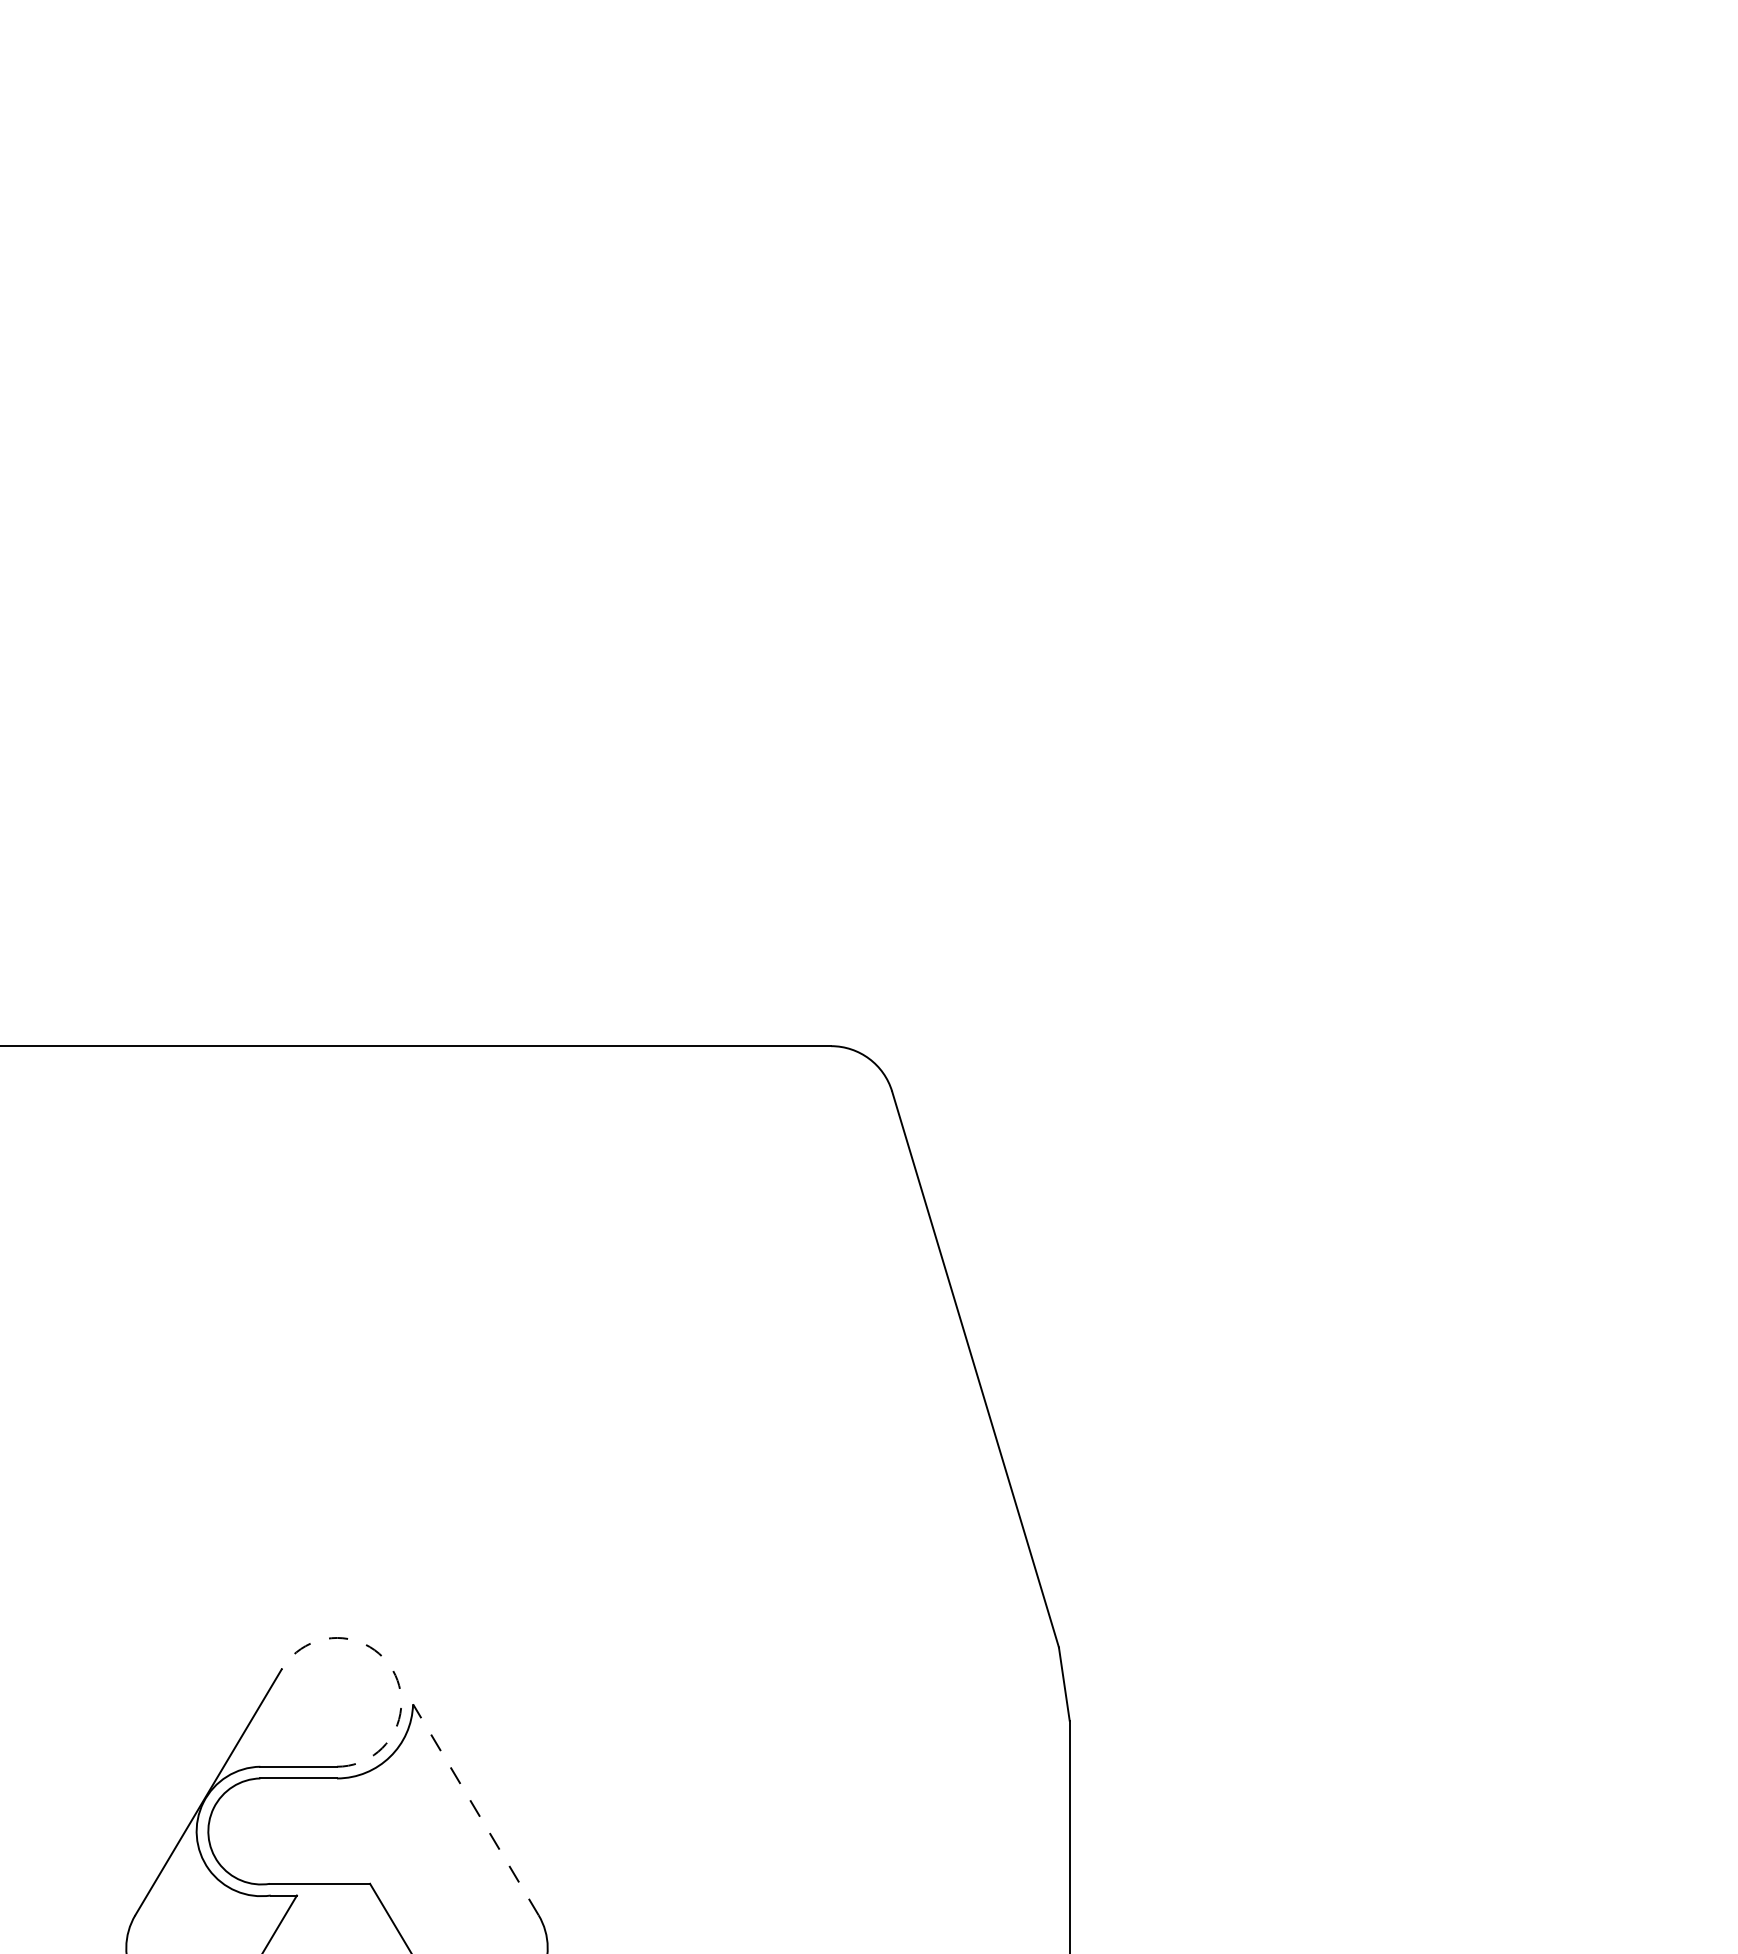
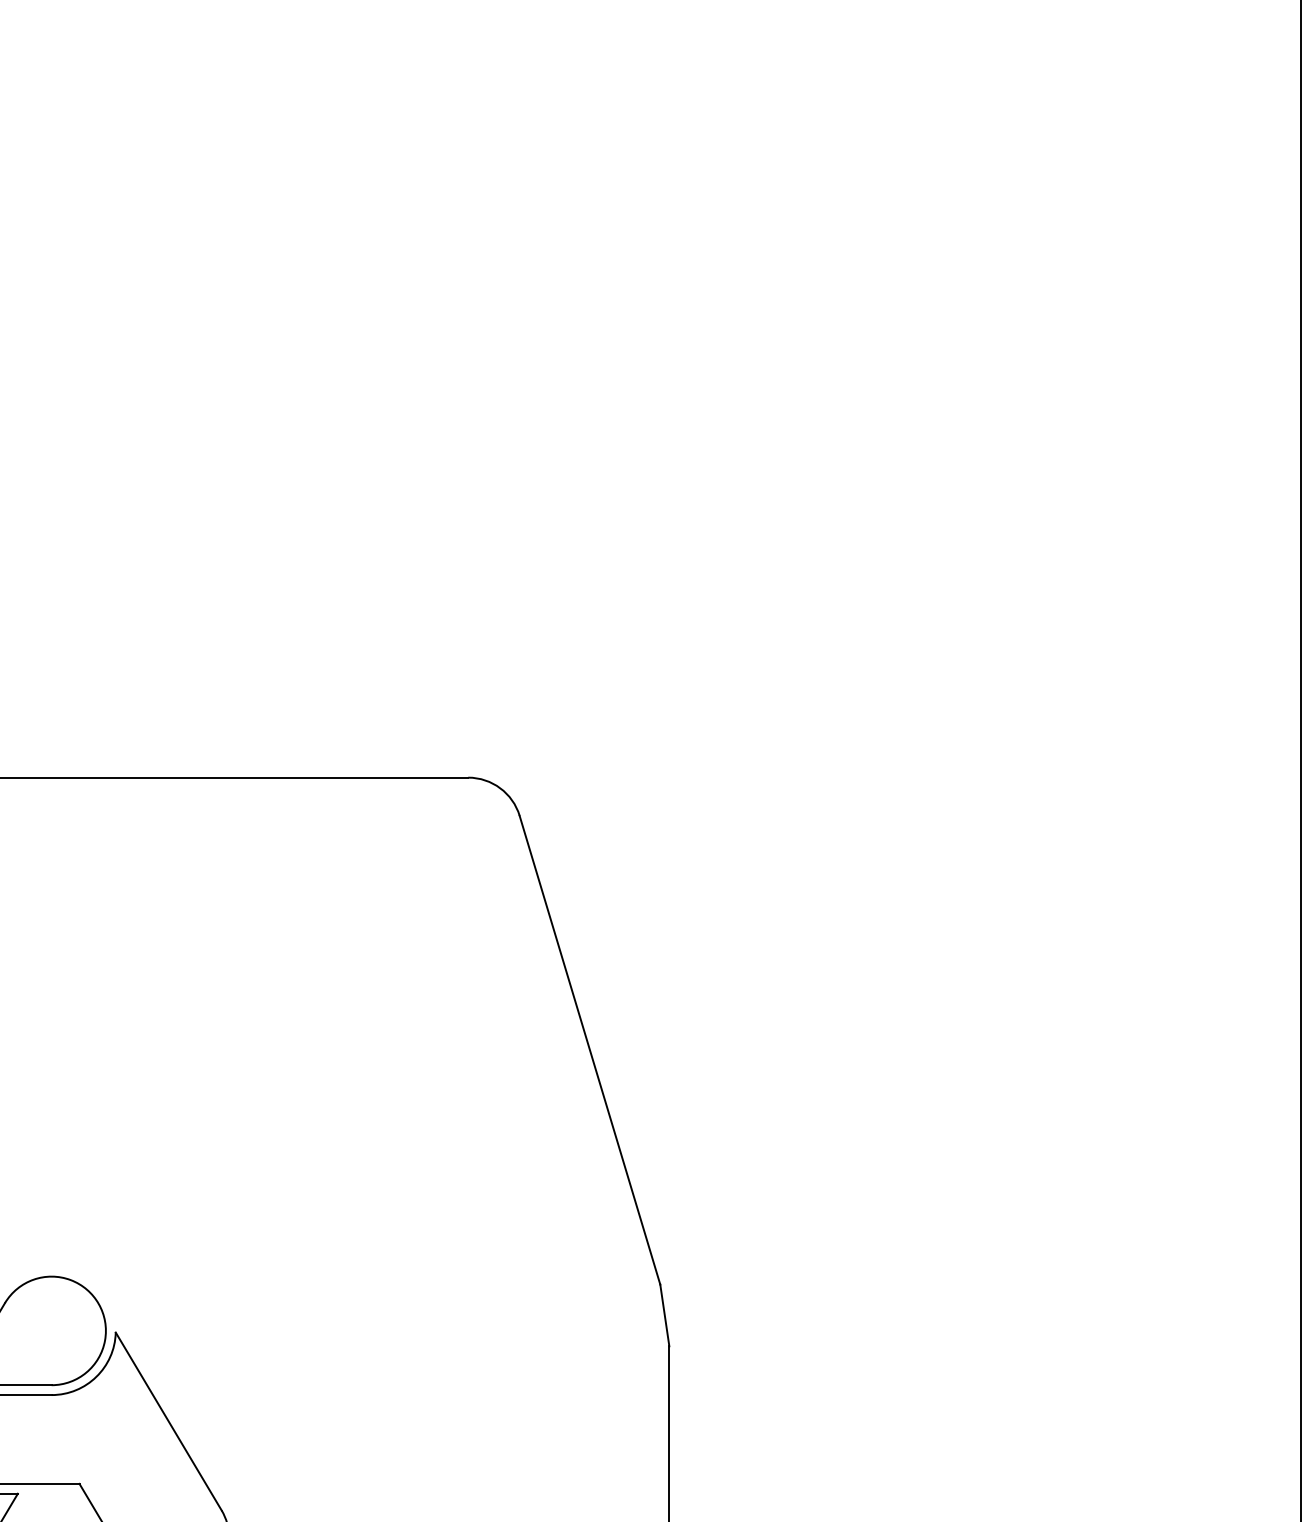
arc: (392, 1670) -> (98, 1304), dashed -> solid
line: (475, 1809) -> (168, 1421), dashed -> solid

